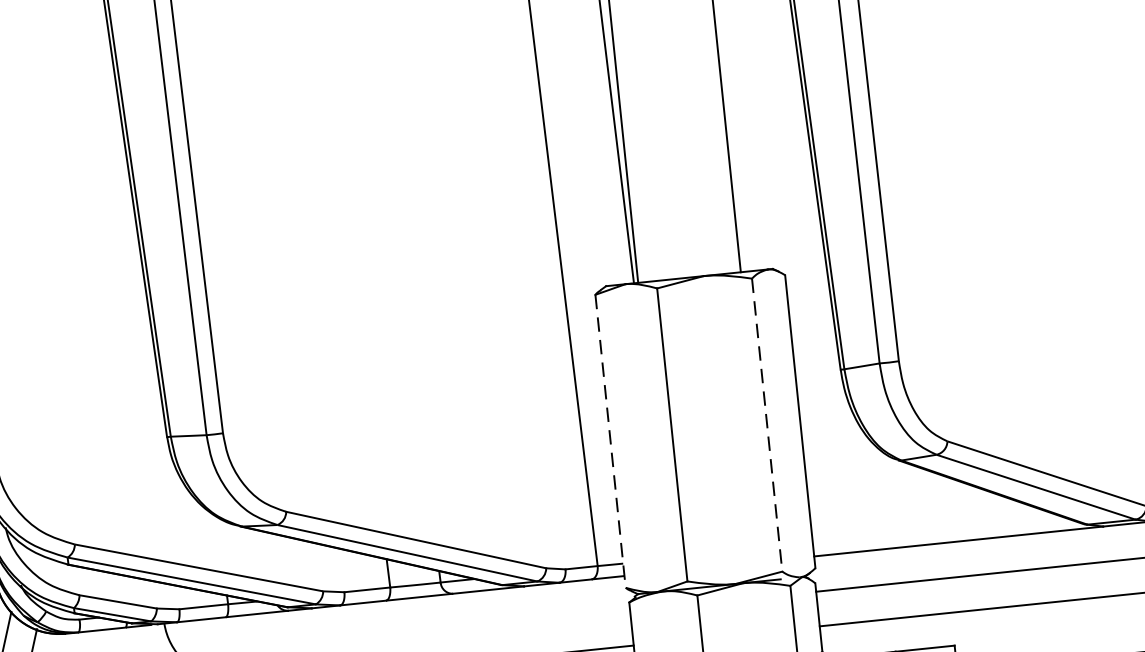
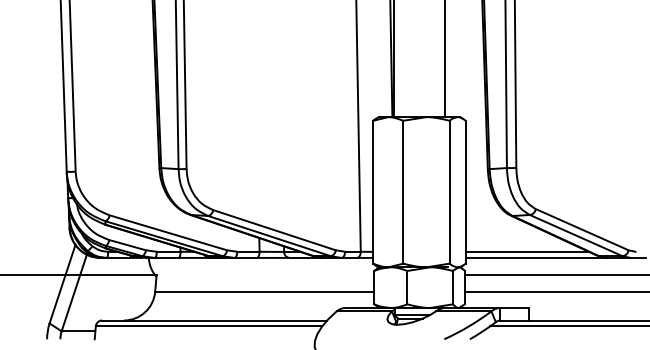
line: (767, 425) -> (449, 192), dashed -> solid
line: (611, 441) -> (373, 192), dashed -> solid
line: (937, 530) -> (526, 251), added

